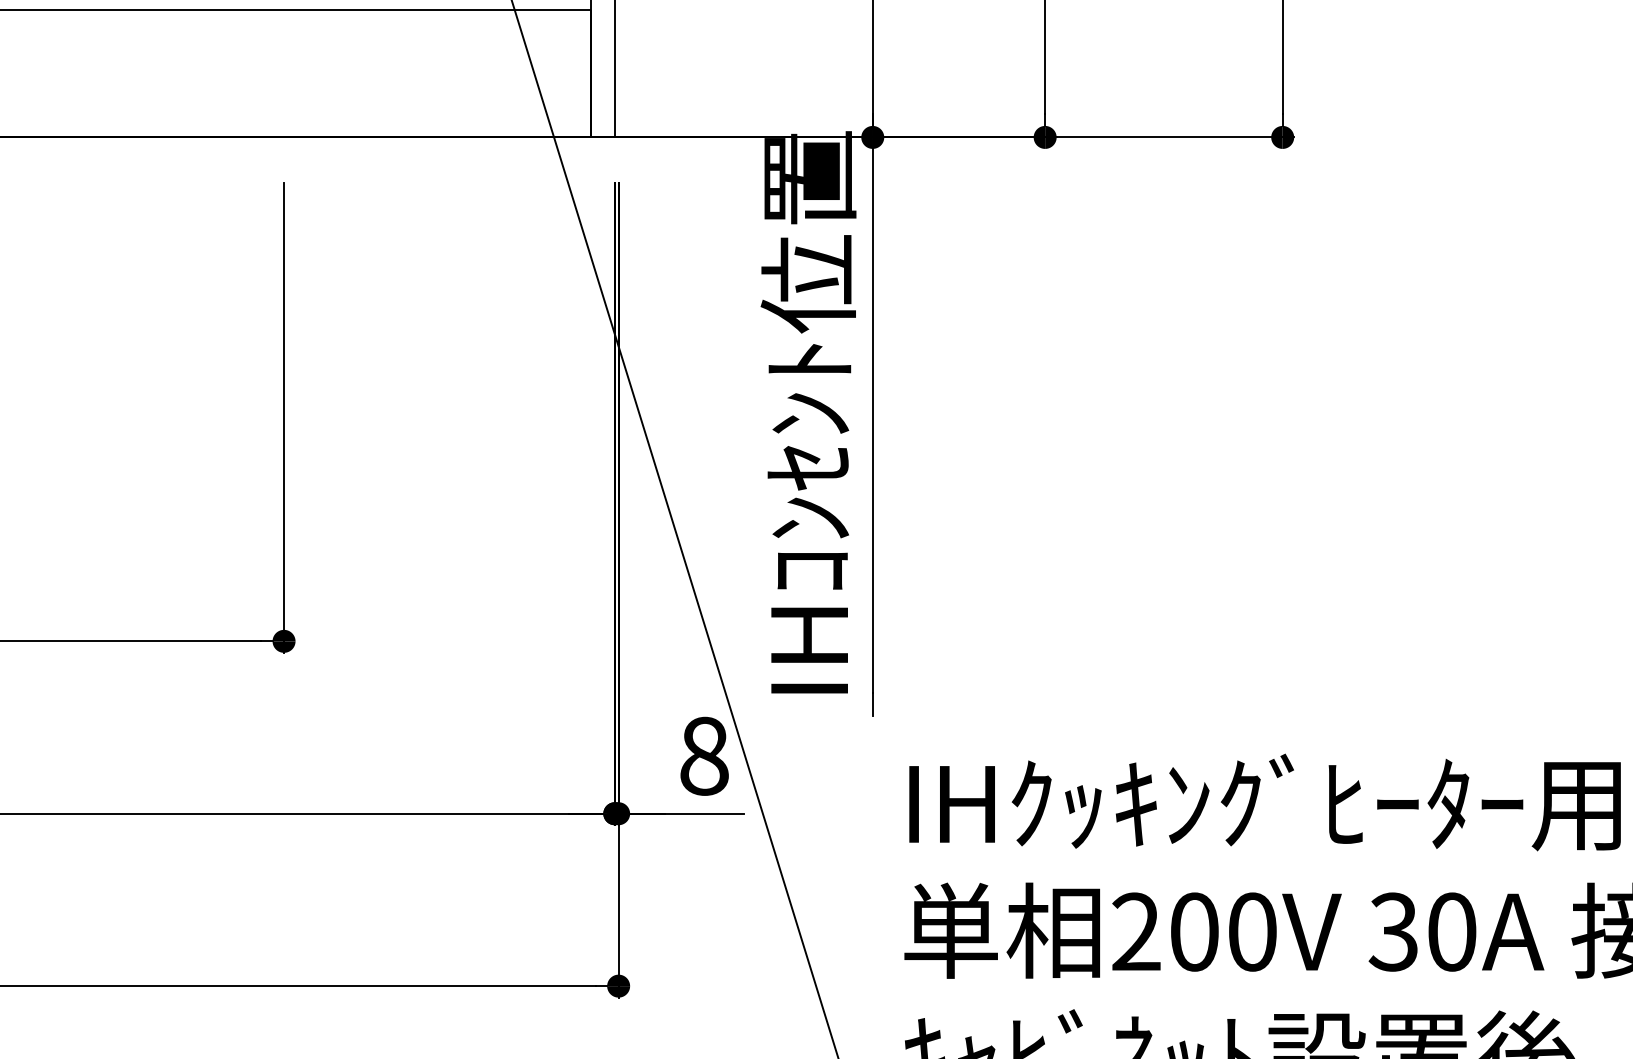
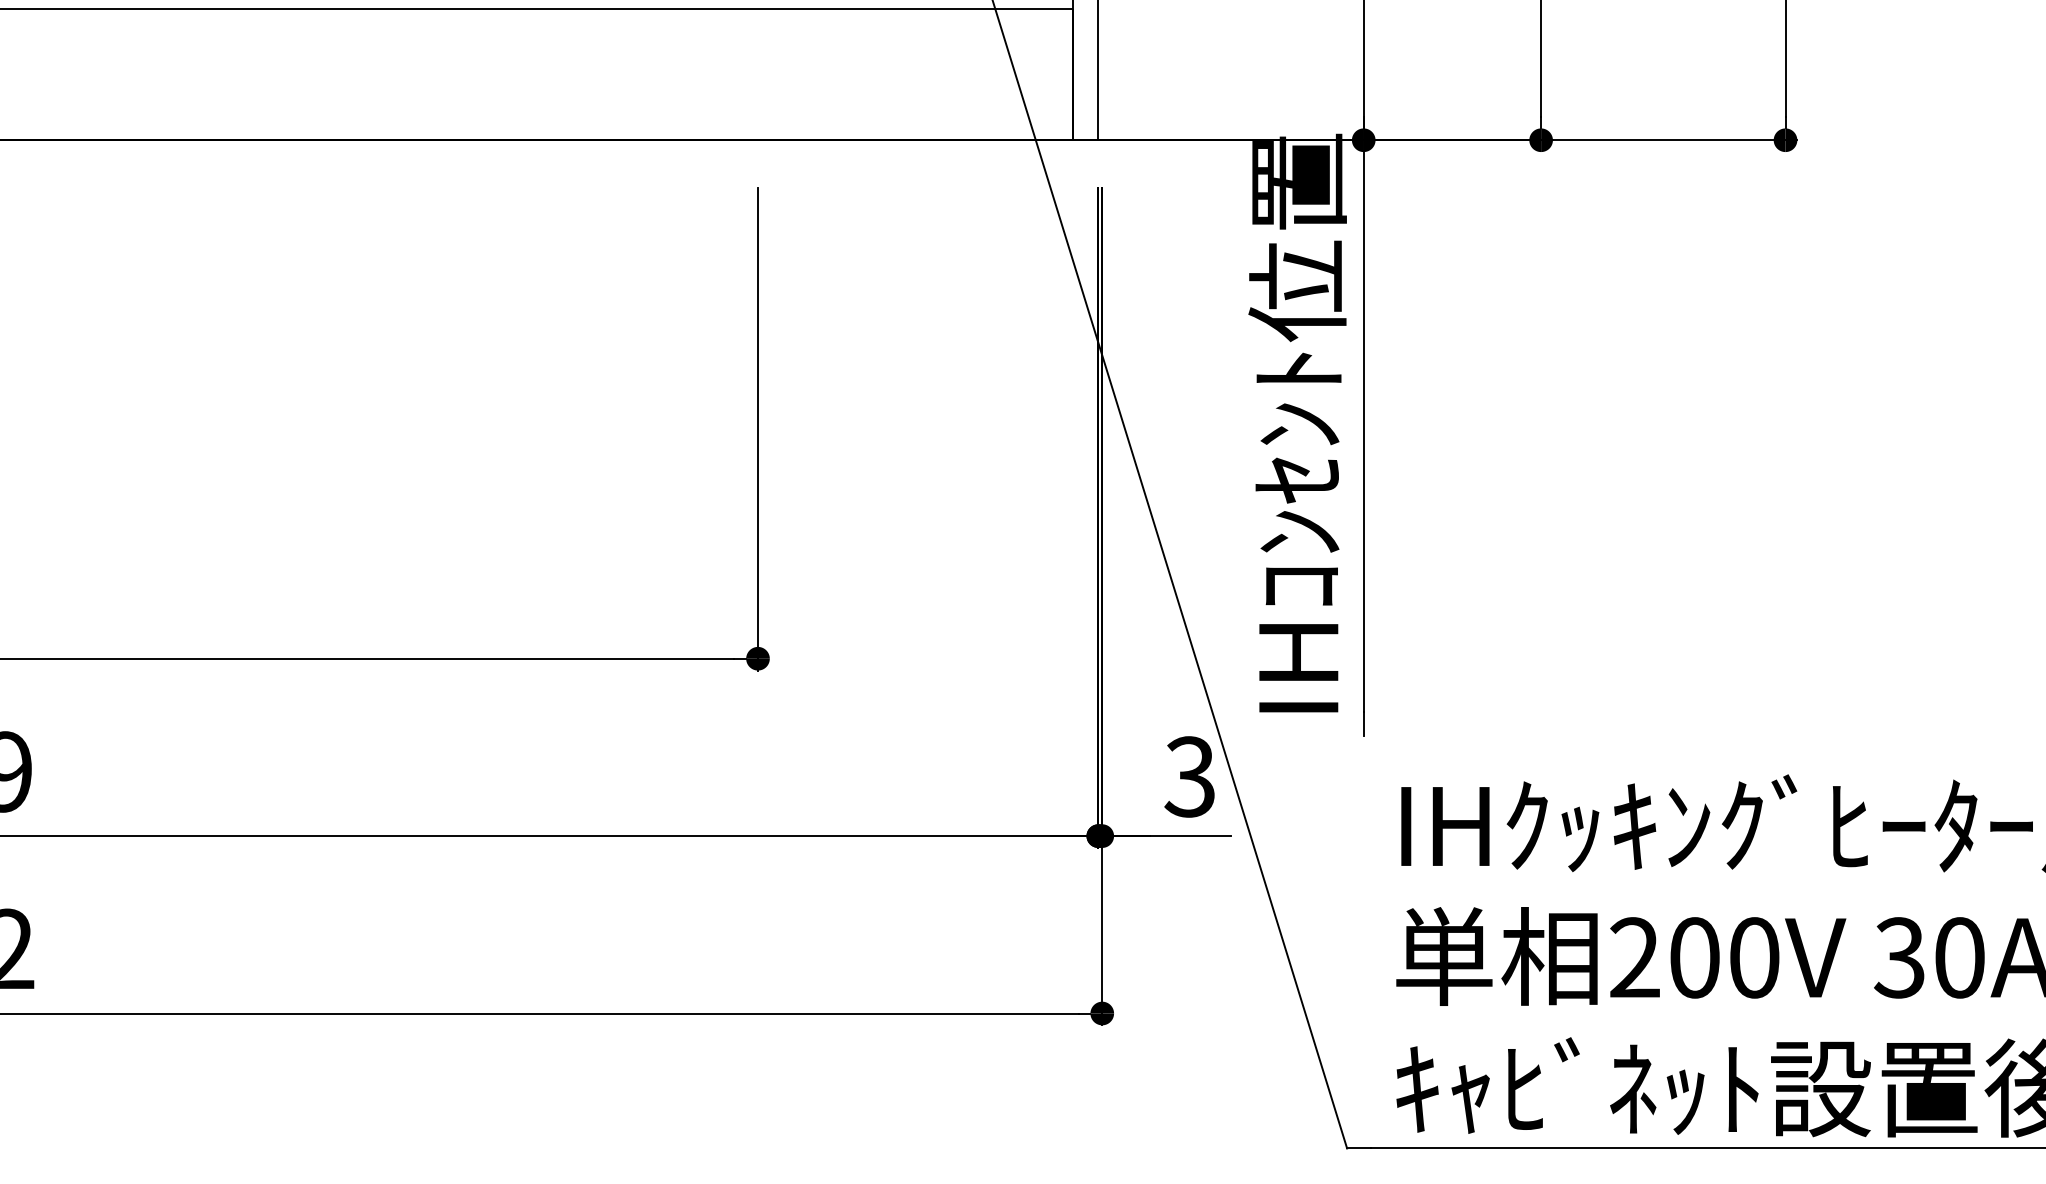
text: (703, 755) -> (1189, 776), 8 -> 3

